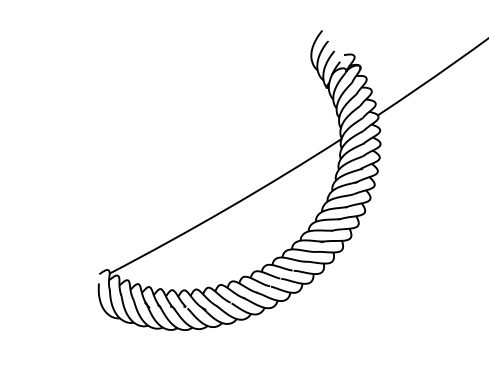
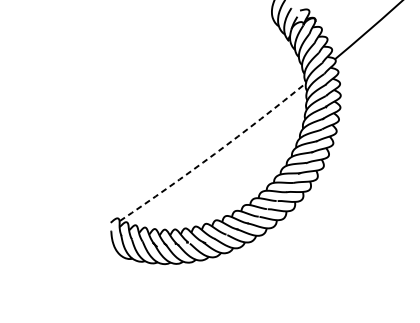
arc: (227, 208) -> (214, 153), solid -> dashed

